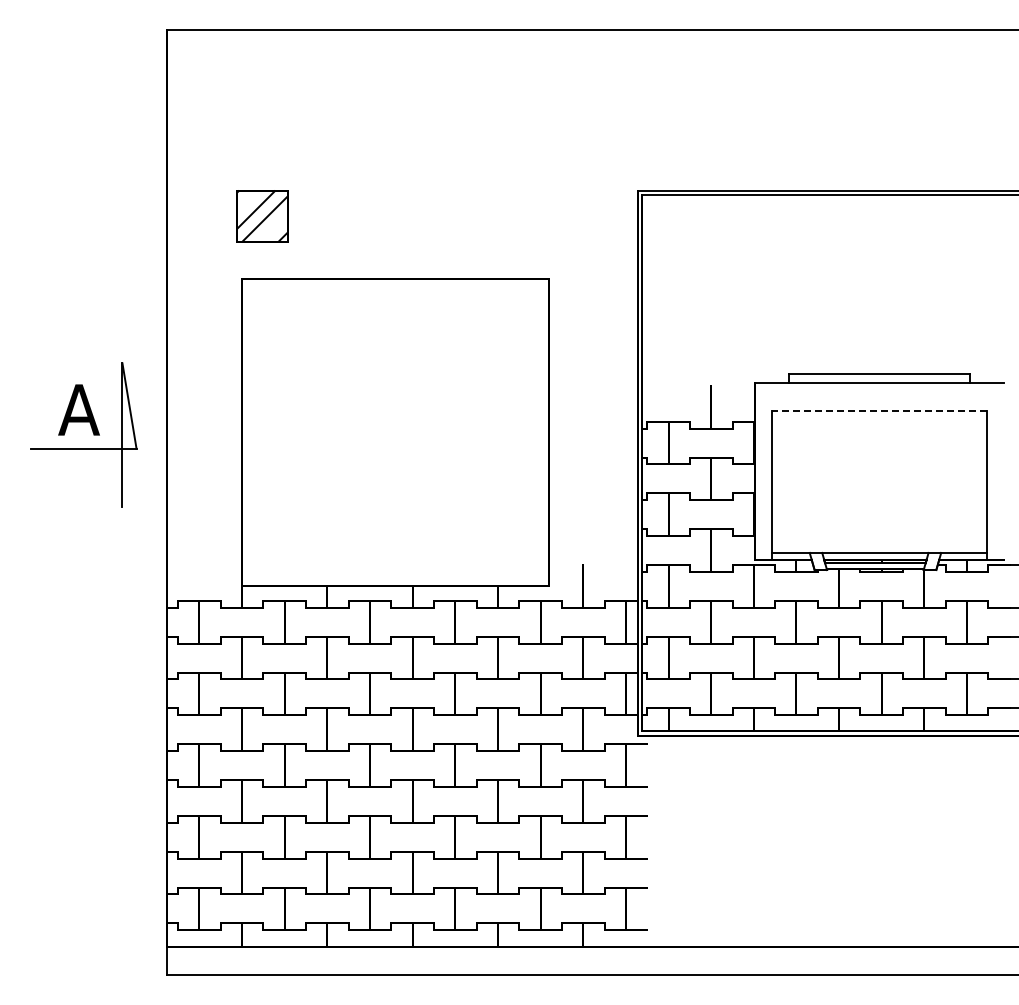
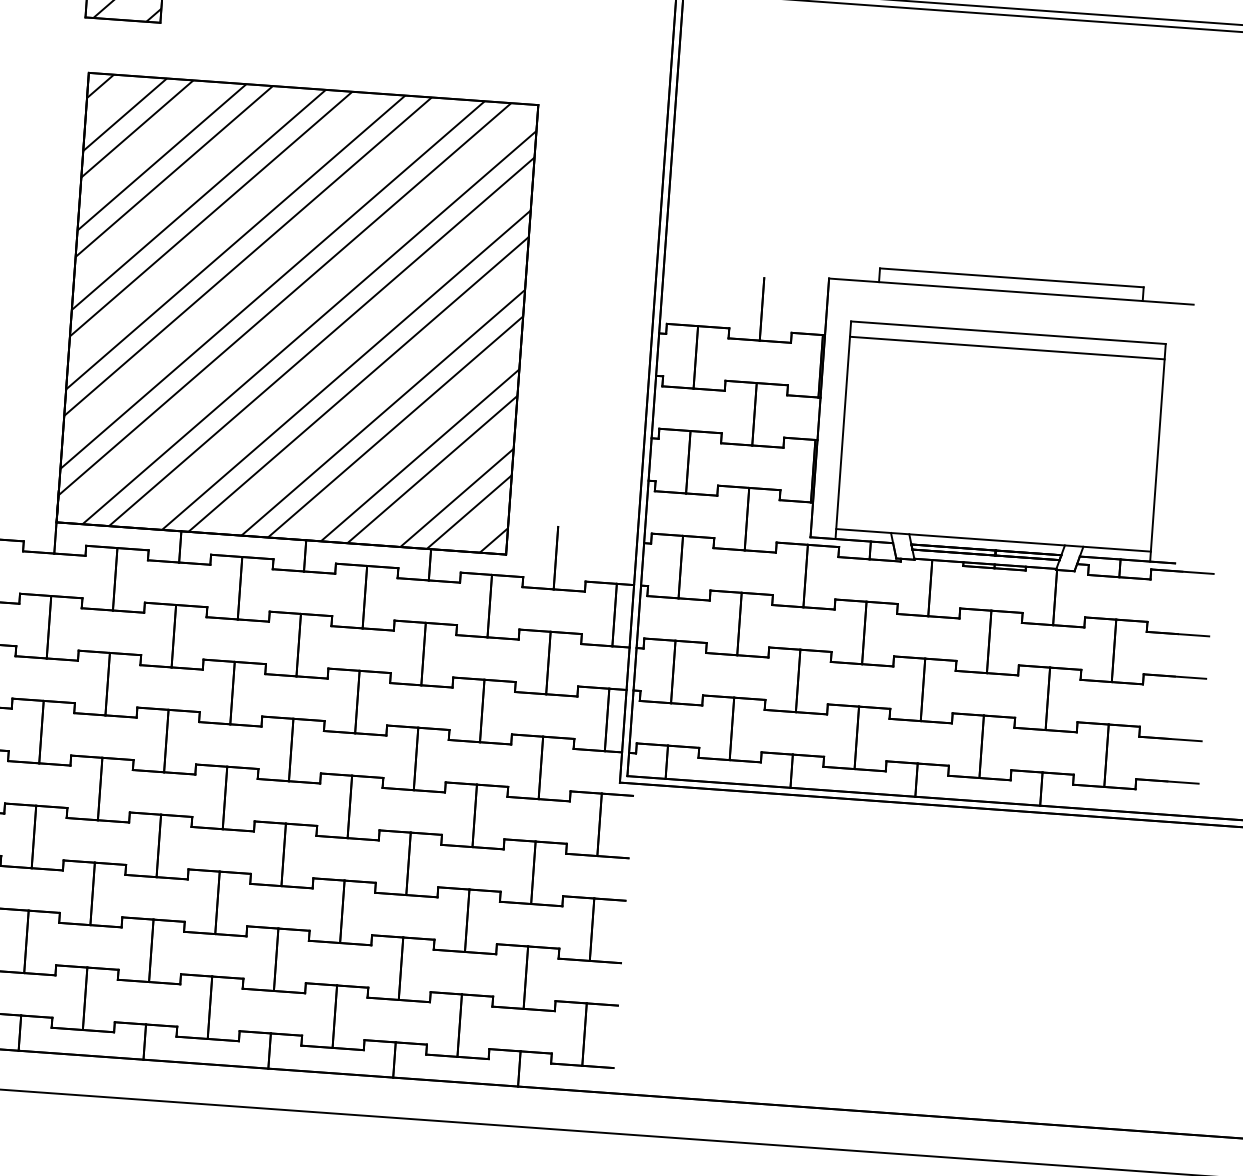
line: (879, 411) -> (1007, 333), dashed -> solid
line: (879, 421) -> (1006, 347), added
hatch: (395, 432) -> (297, 313), added

